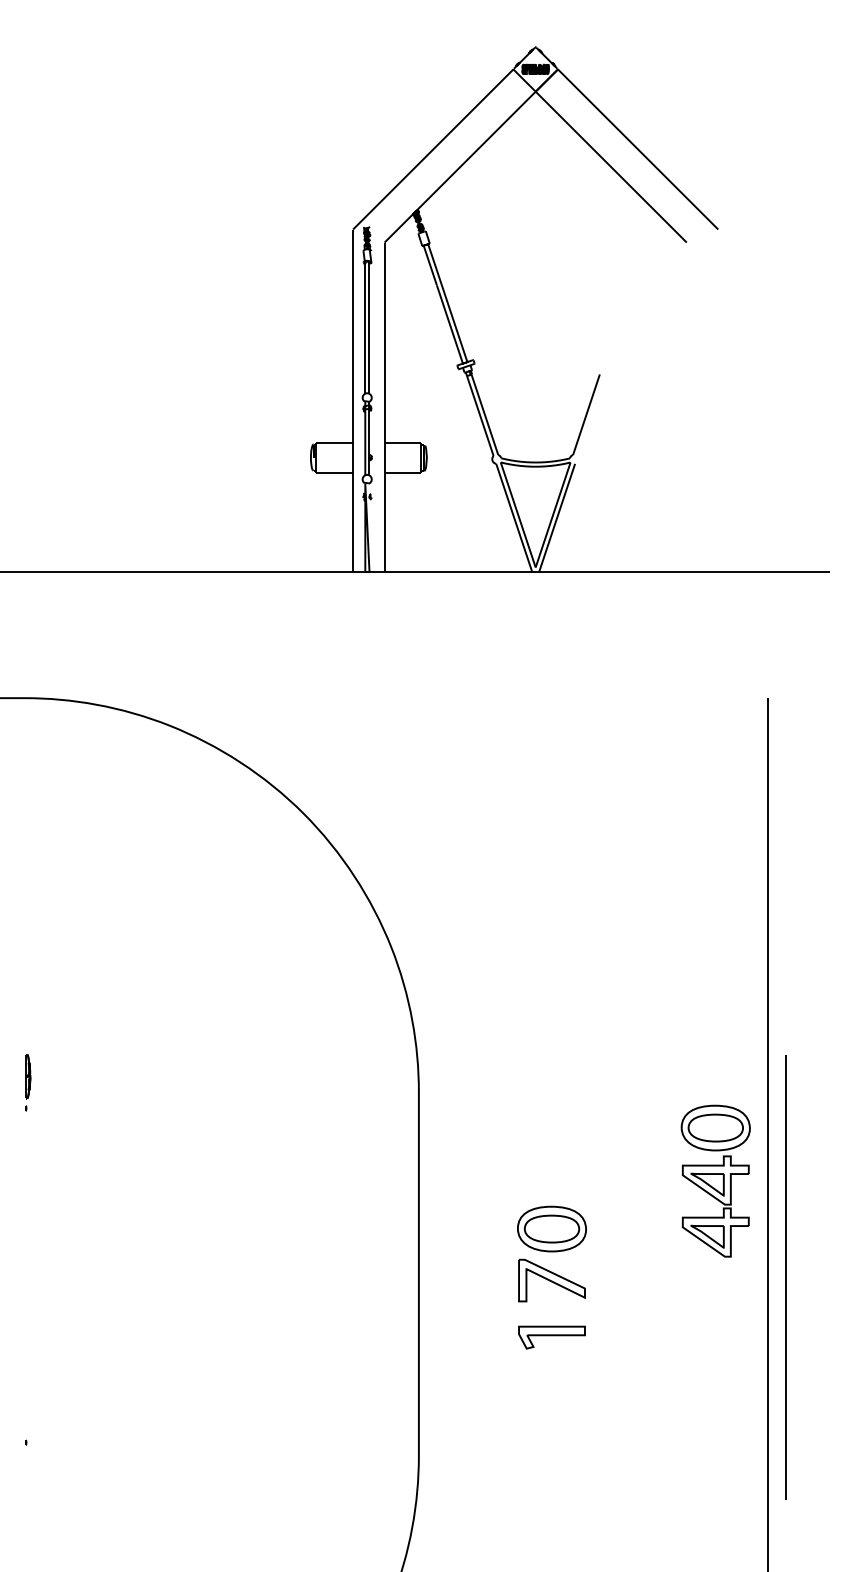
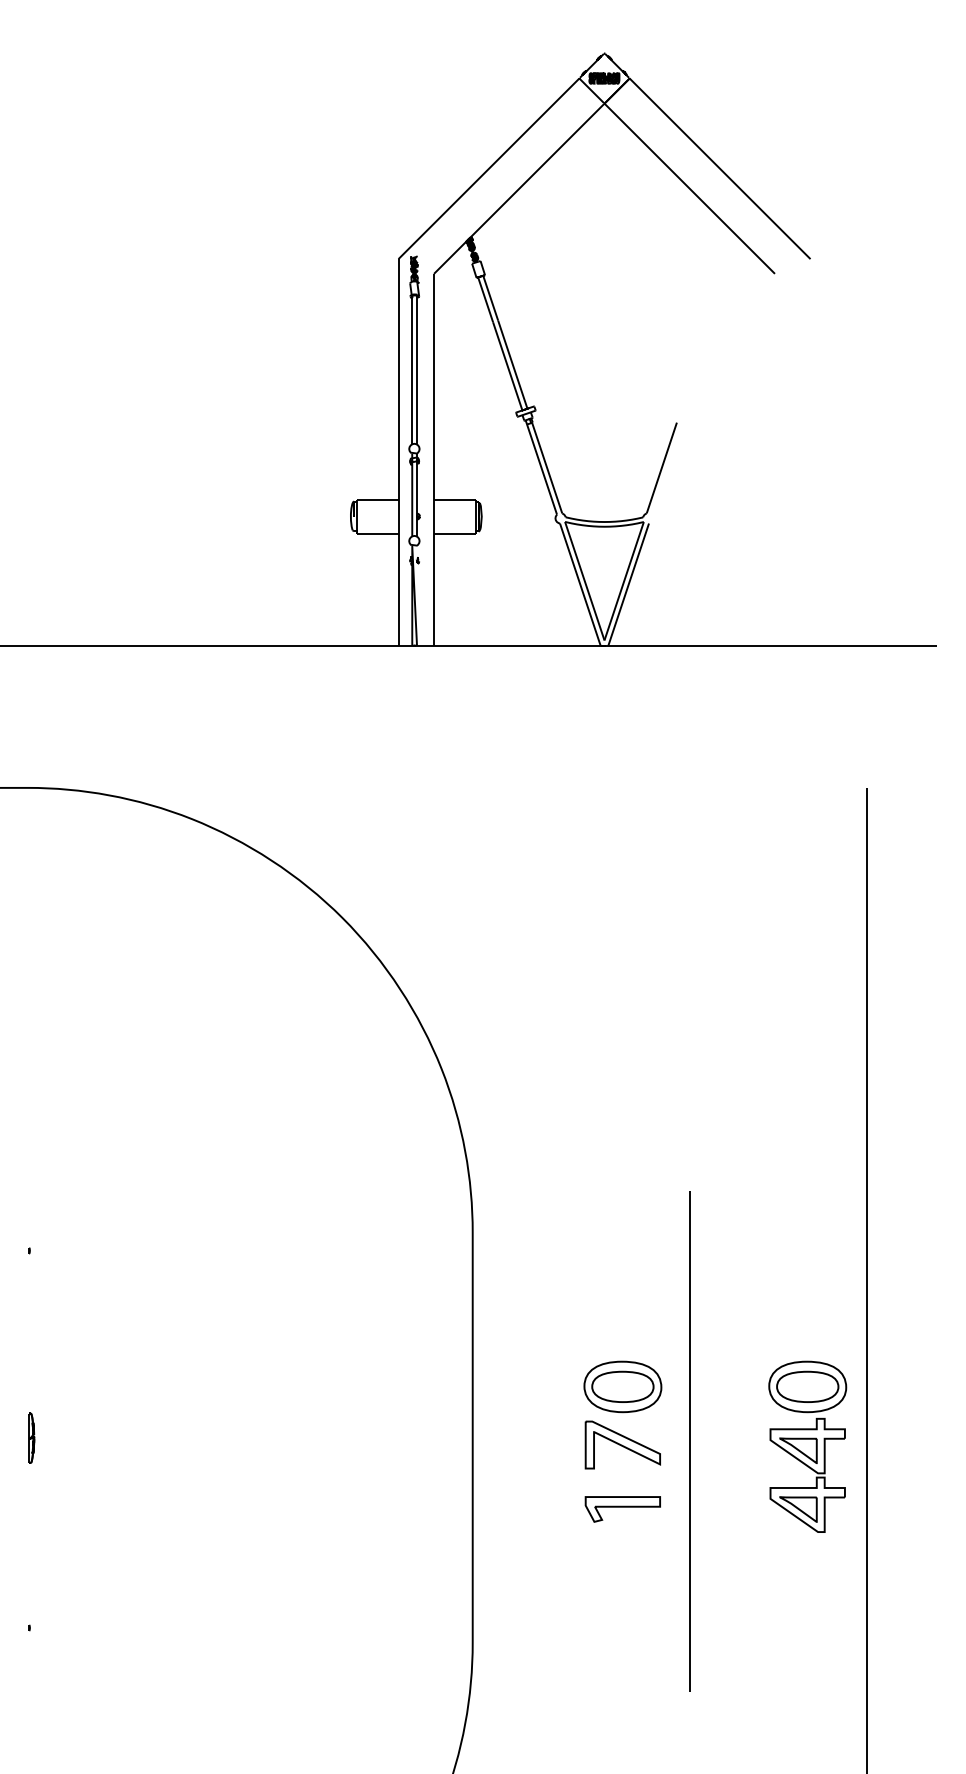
part: (28, 1076) -> (32, 1438), moved
part: (715, 1180) -> (807, 1446), moved
line: (785, 1277) -> (688, 1441), moved

